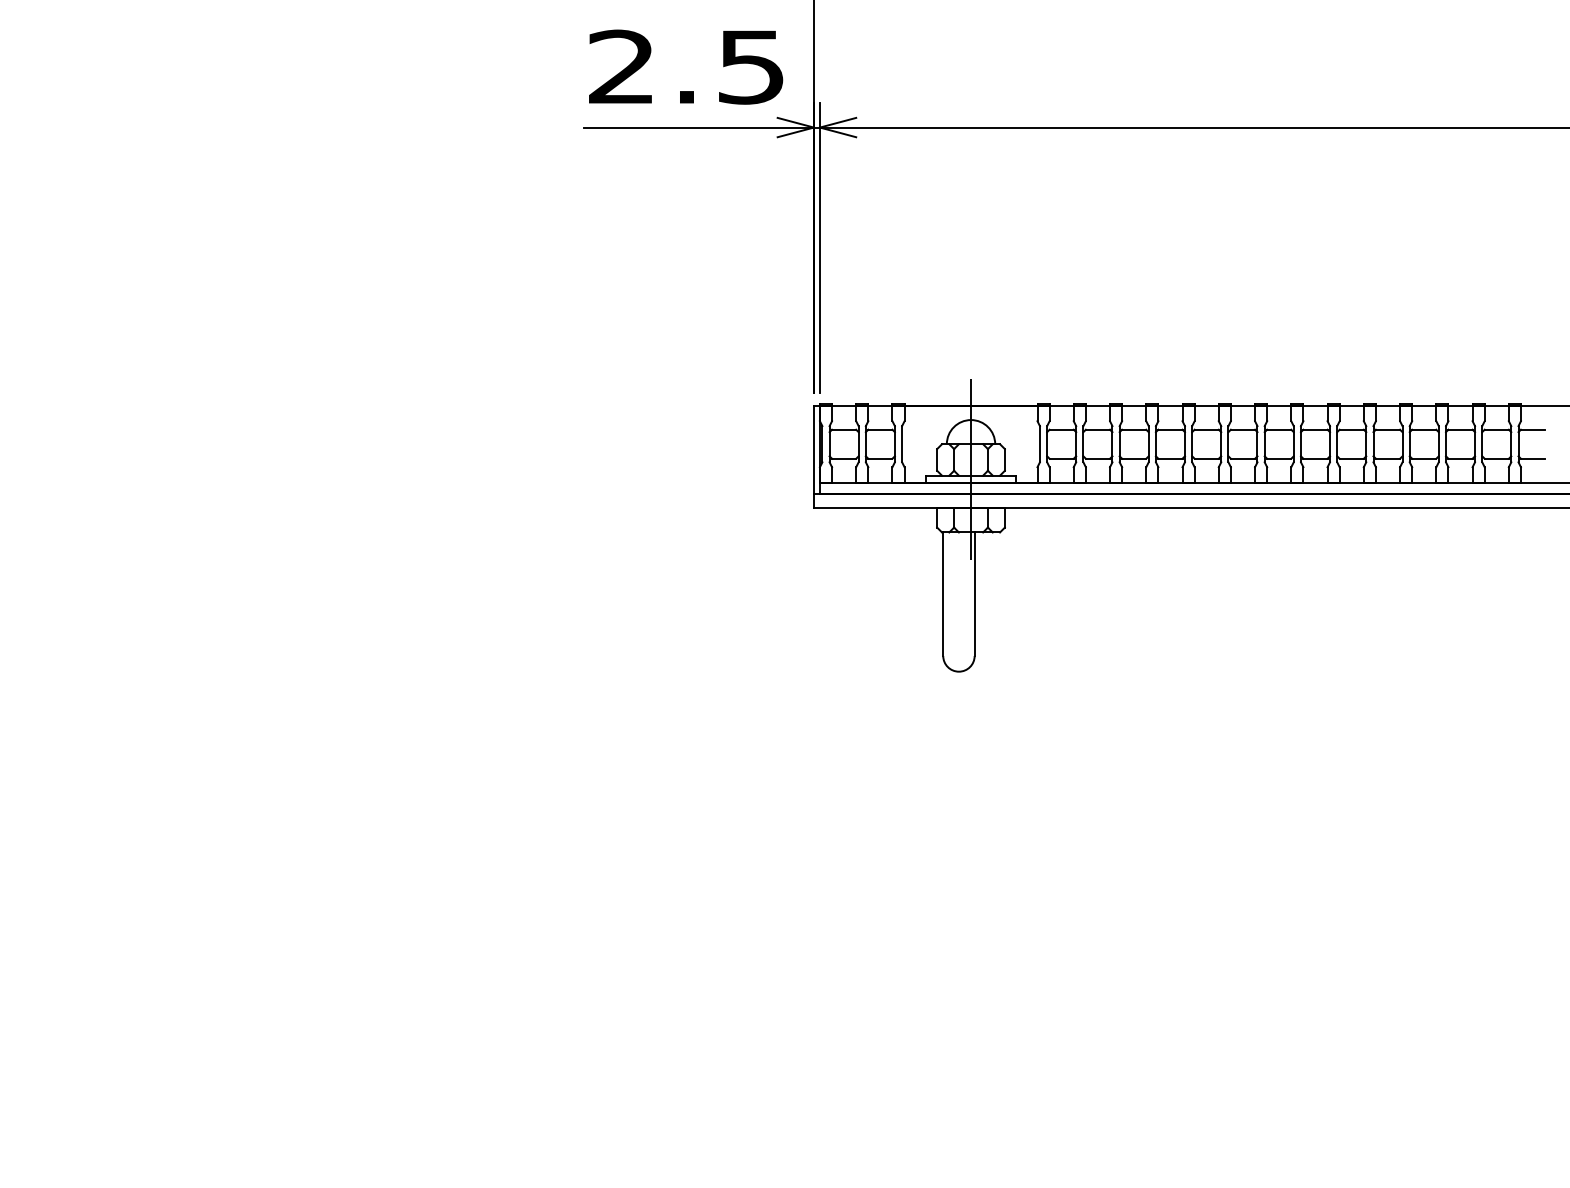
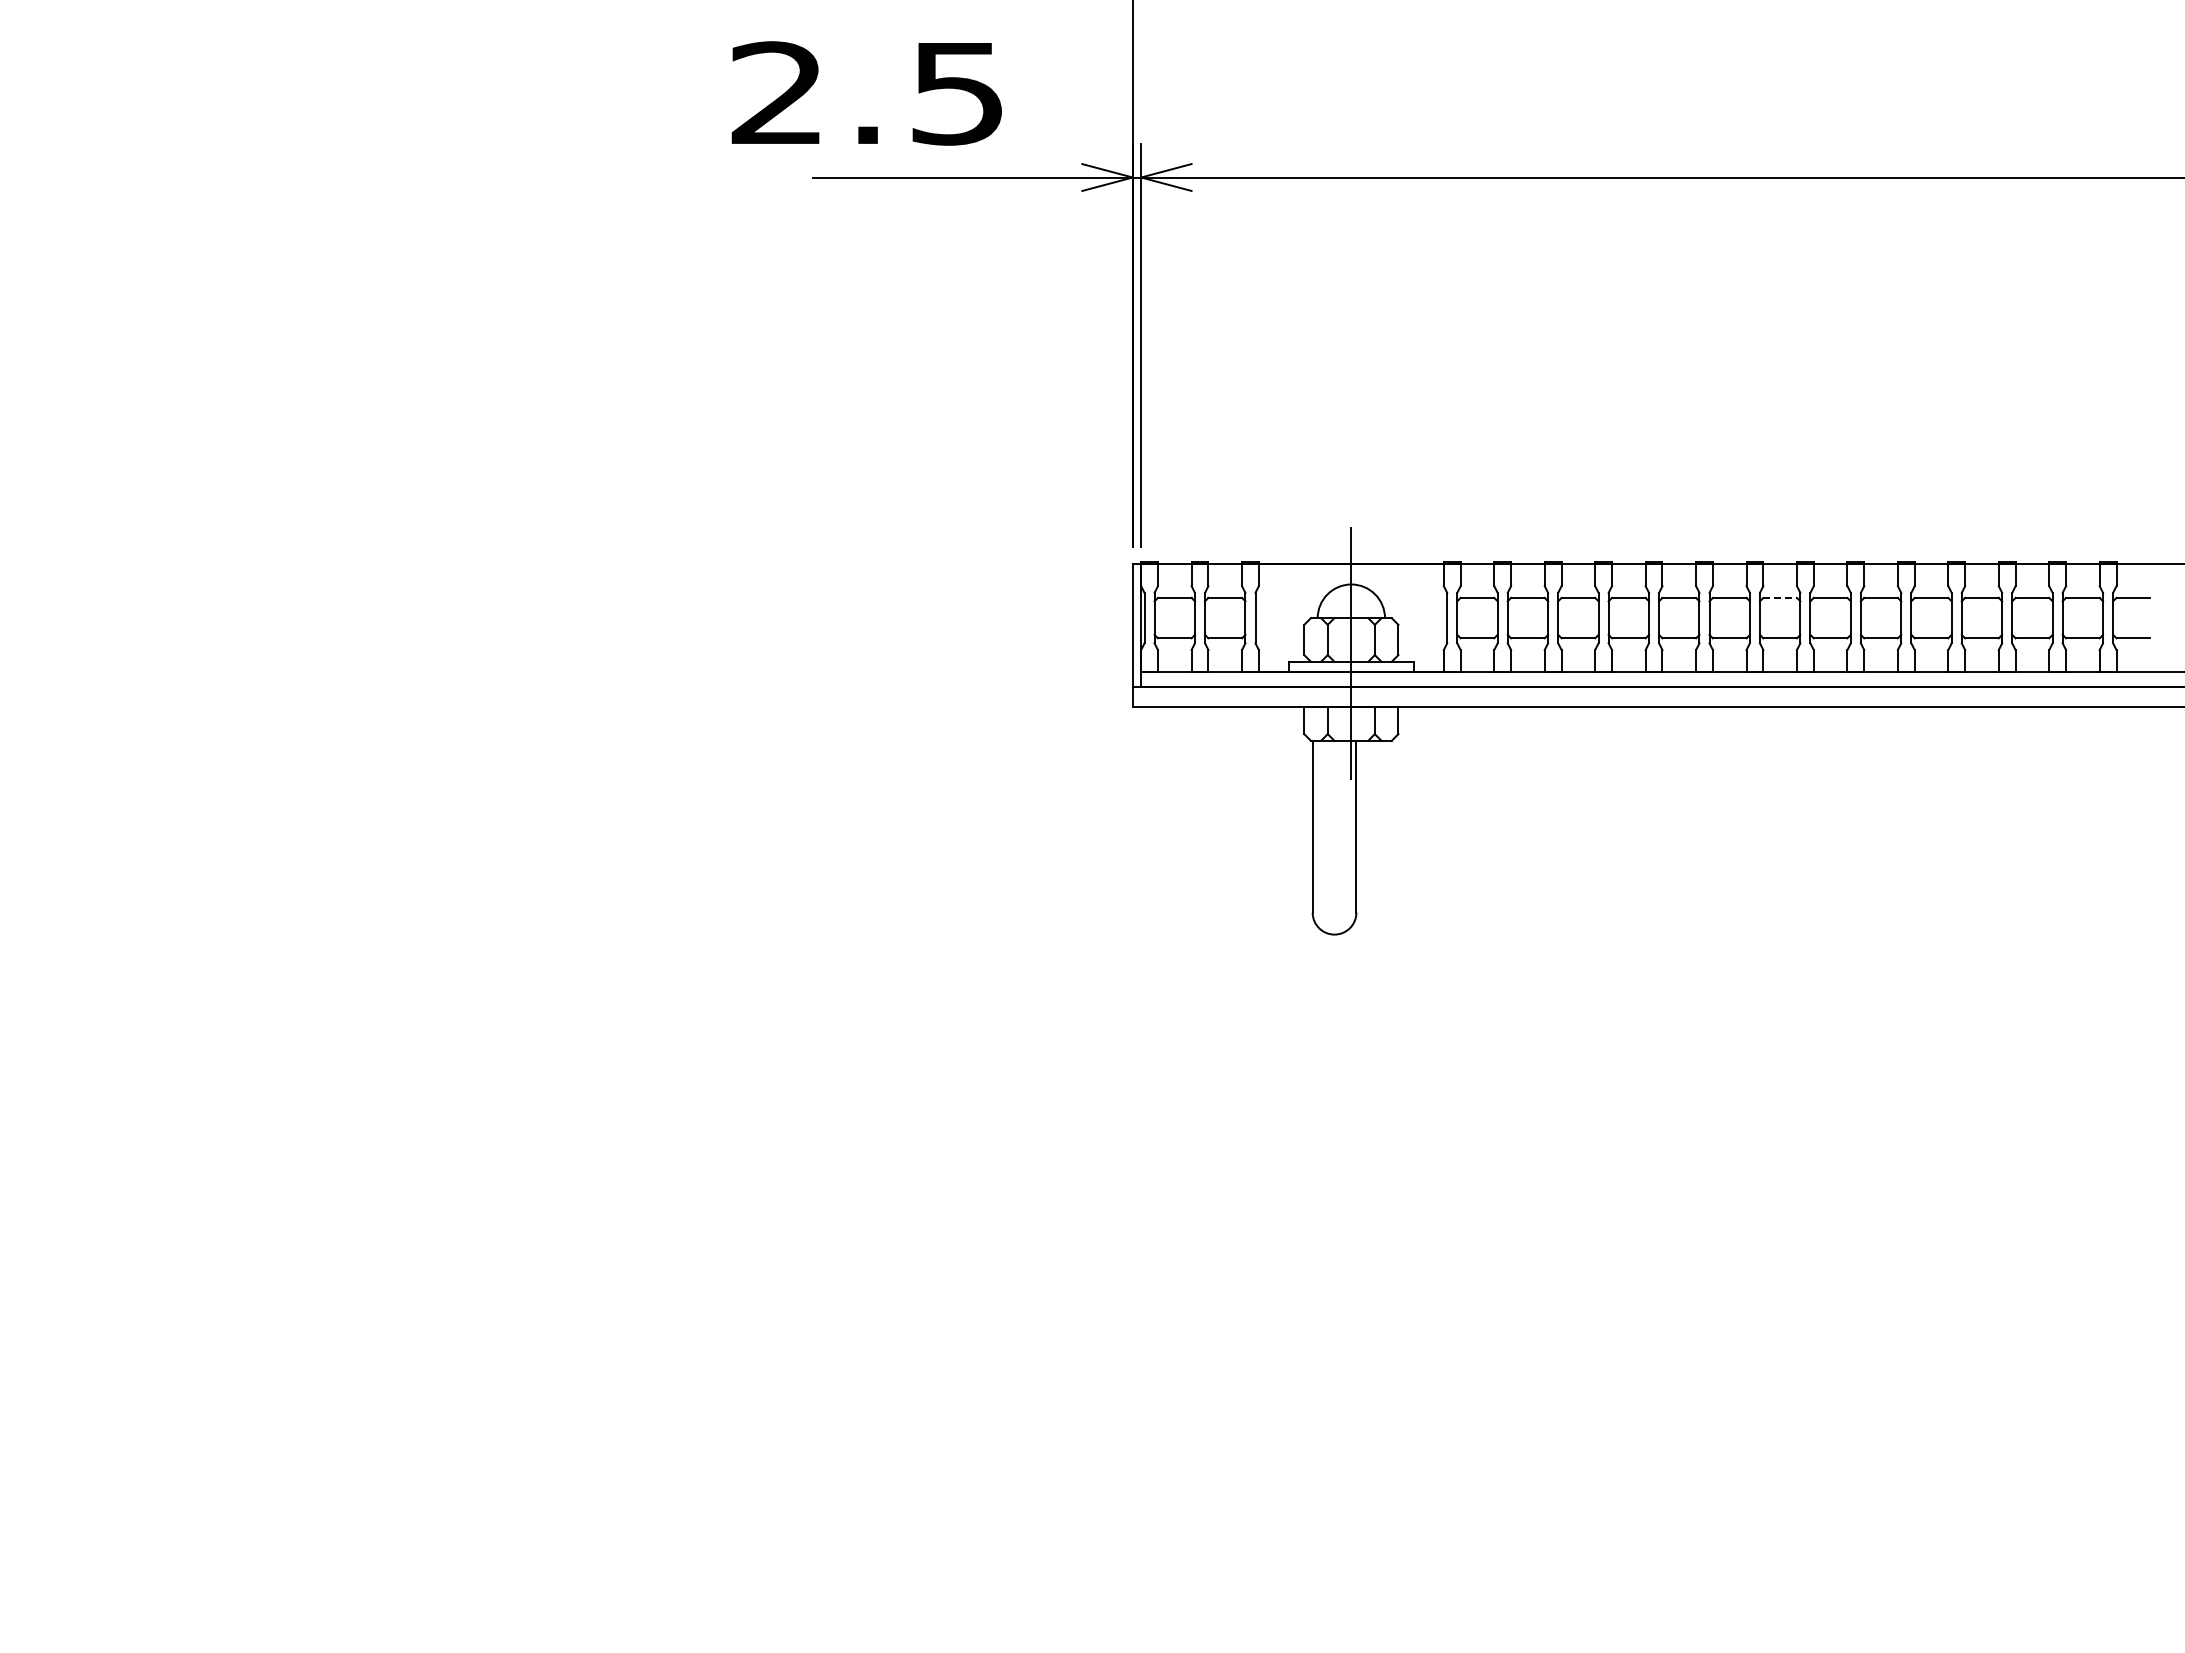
text: (685, 67) -> (866, 93), moved
line: (1279, 429) -> (1780, 597), solid -> dashed

